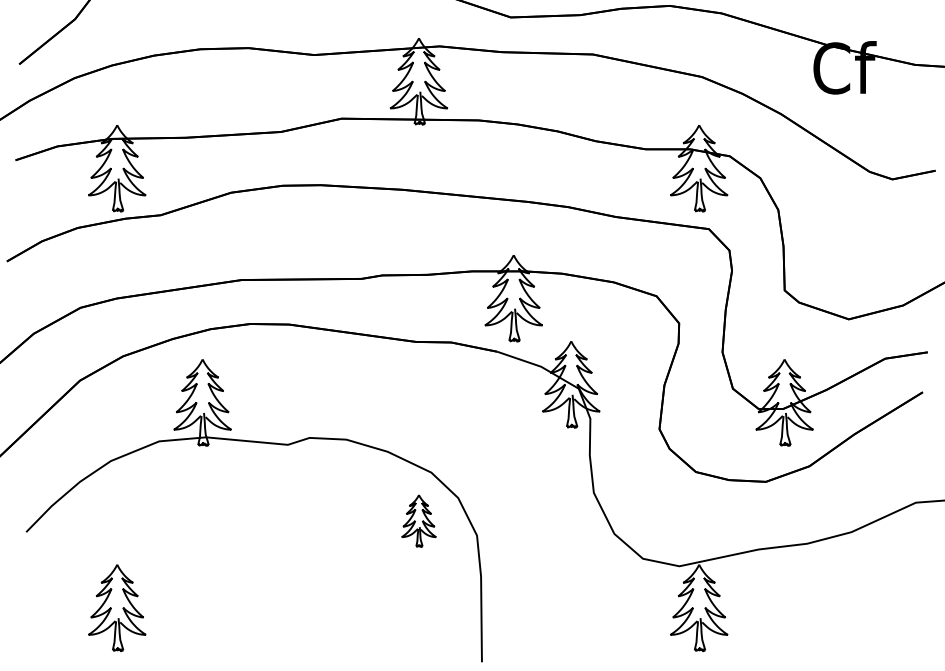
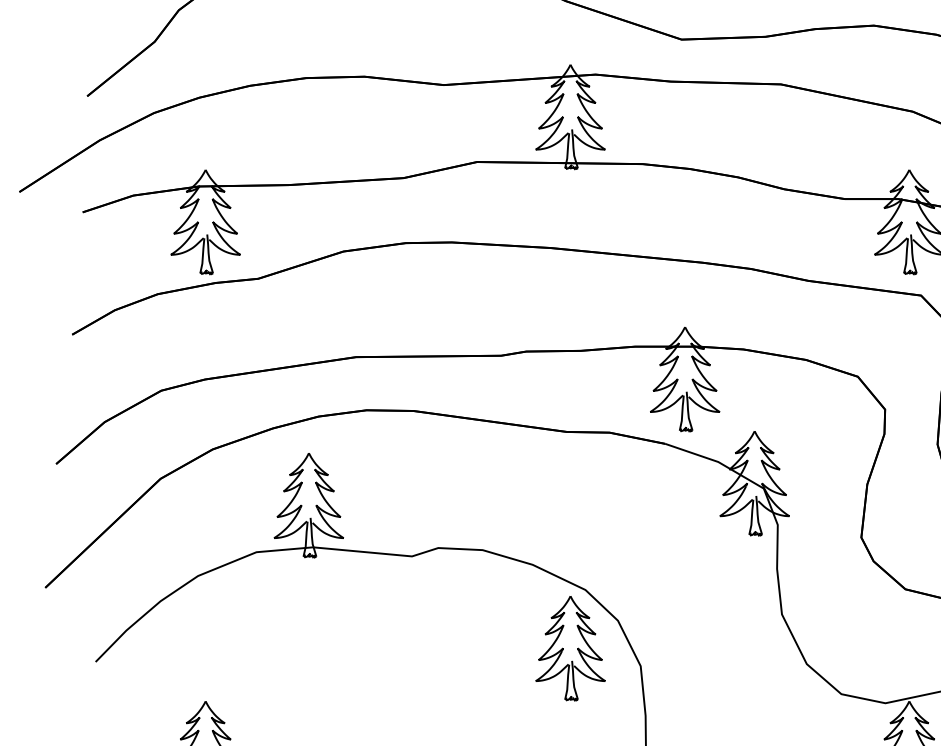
part: (418, 520) -> (569, 647), size x1.67

